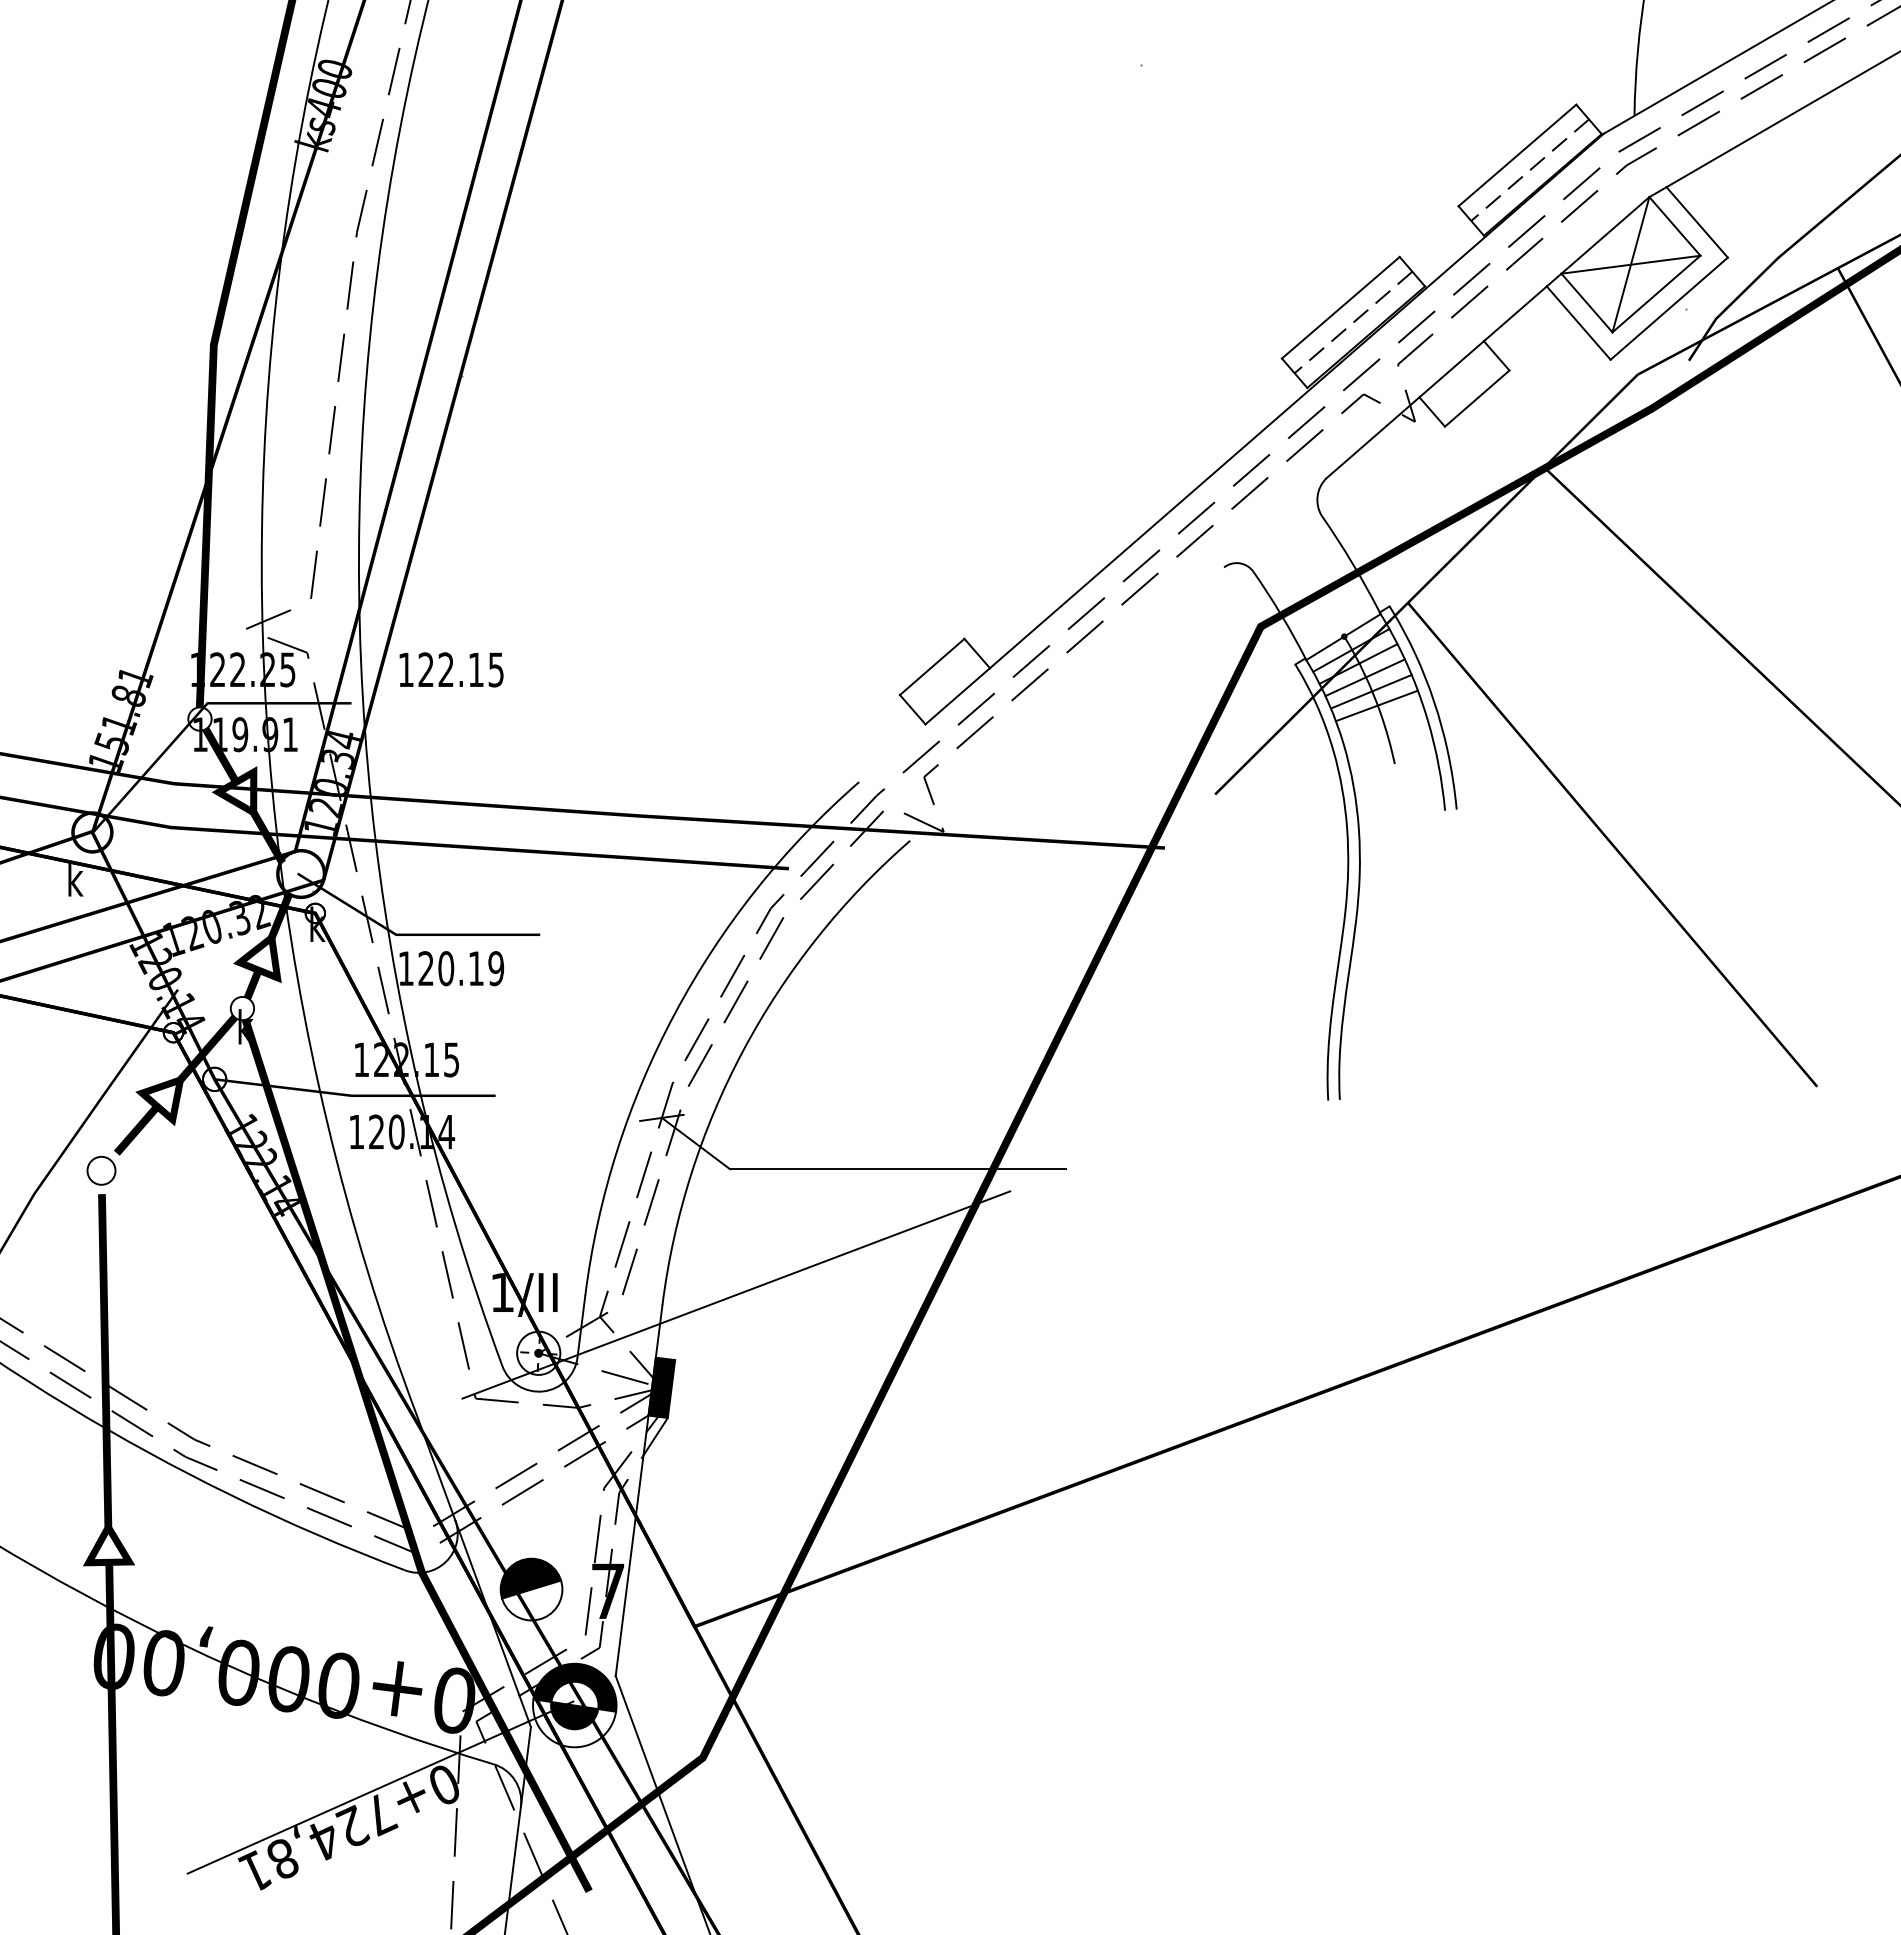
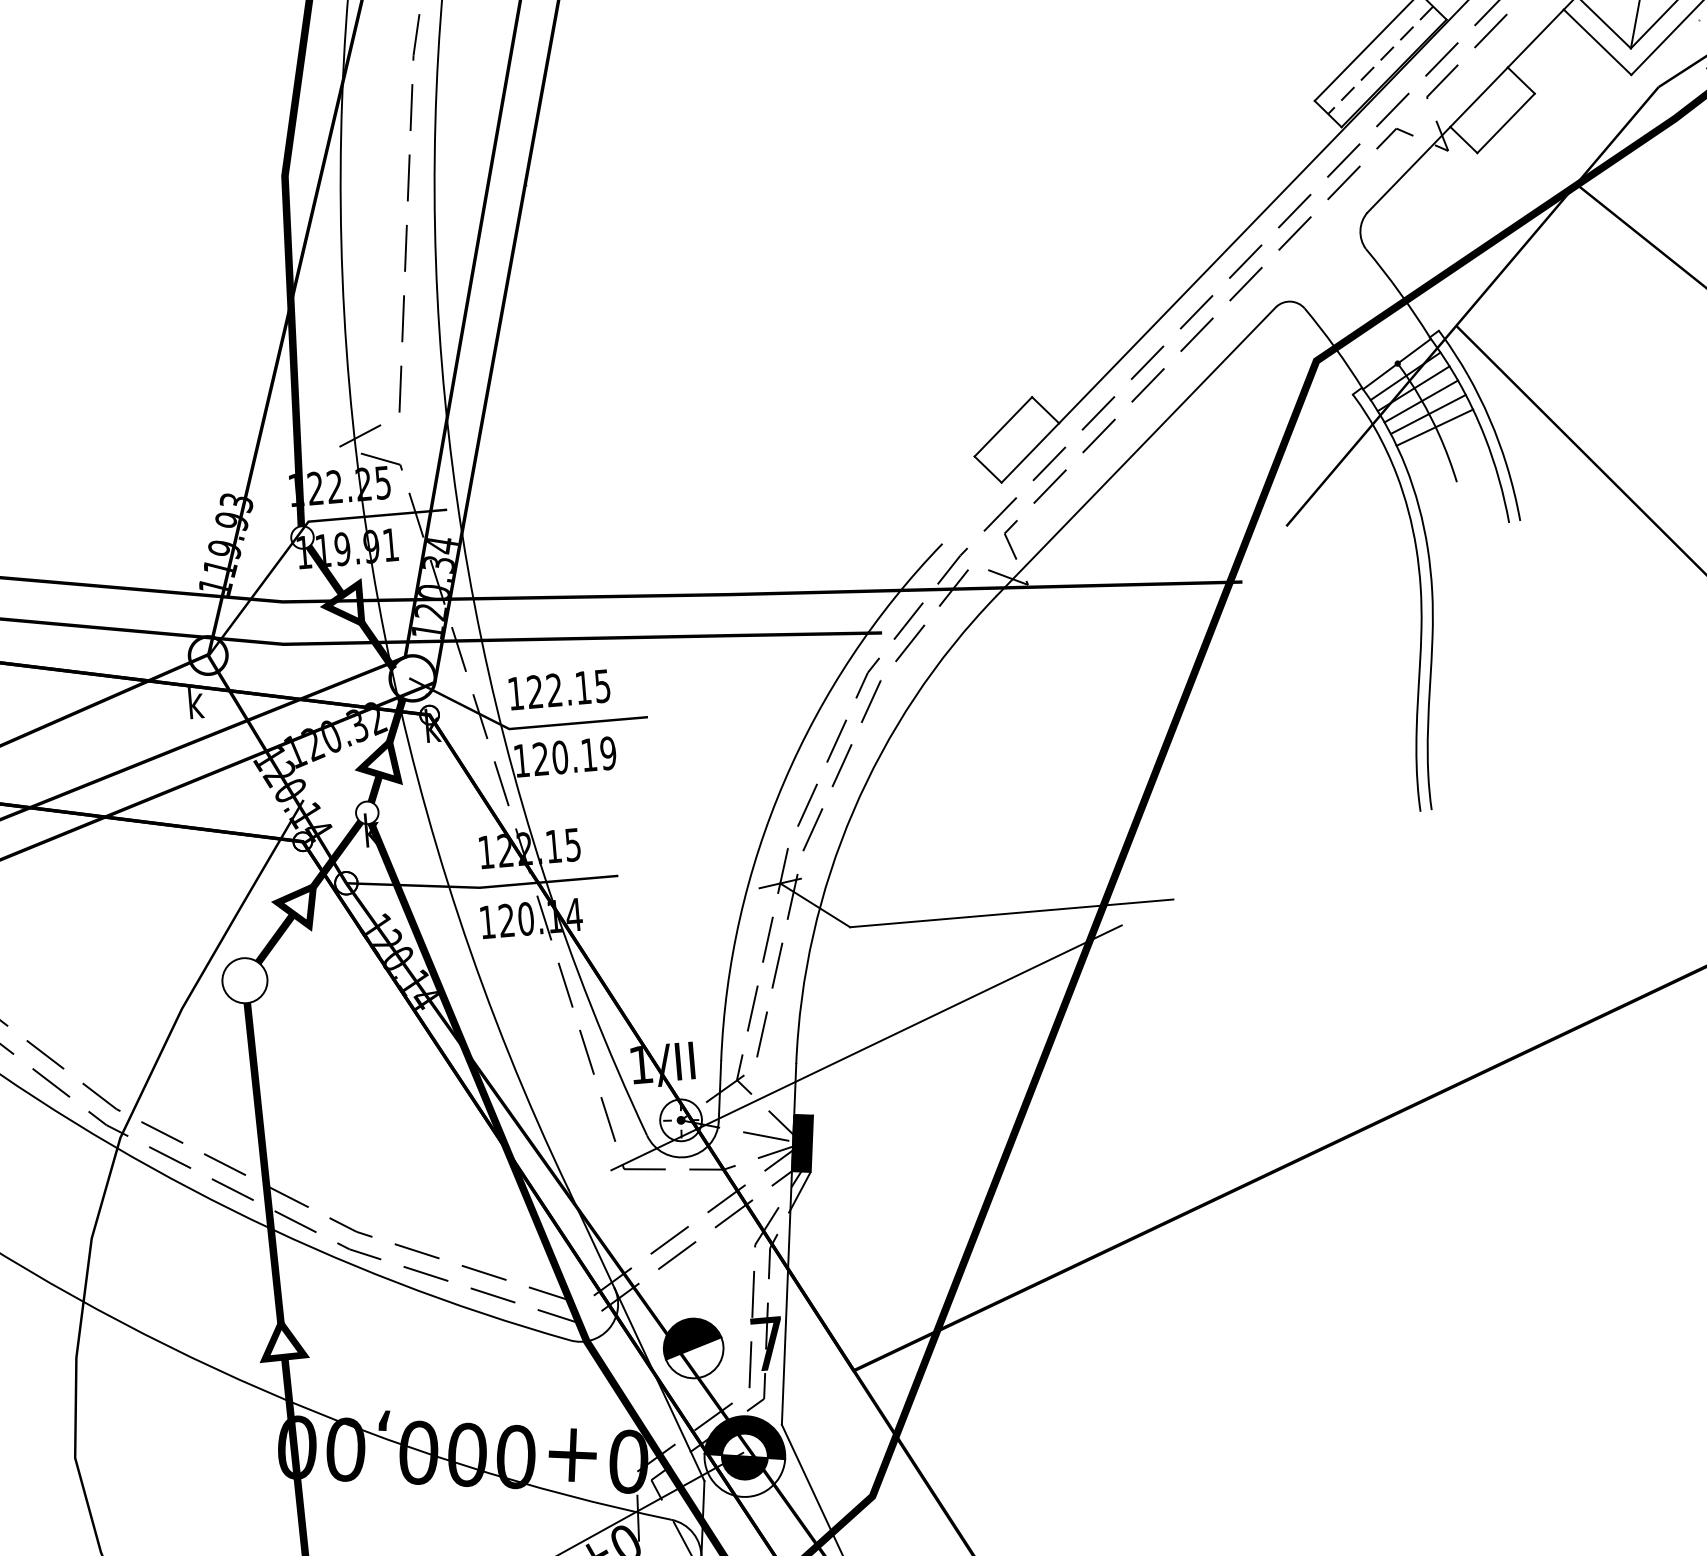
text: (451, 669) -> (559, 689), moved
line: (1067, 703) -> (1136, 450), added
text: (123, 711) -> (228, 536), 151.81 -> 119.93
text: (261, 1160) -> (398, 957), 122.14 -> 120.14
circle: (101, 1170) -> (244, 980), size x1.67

